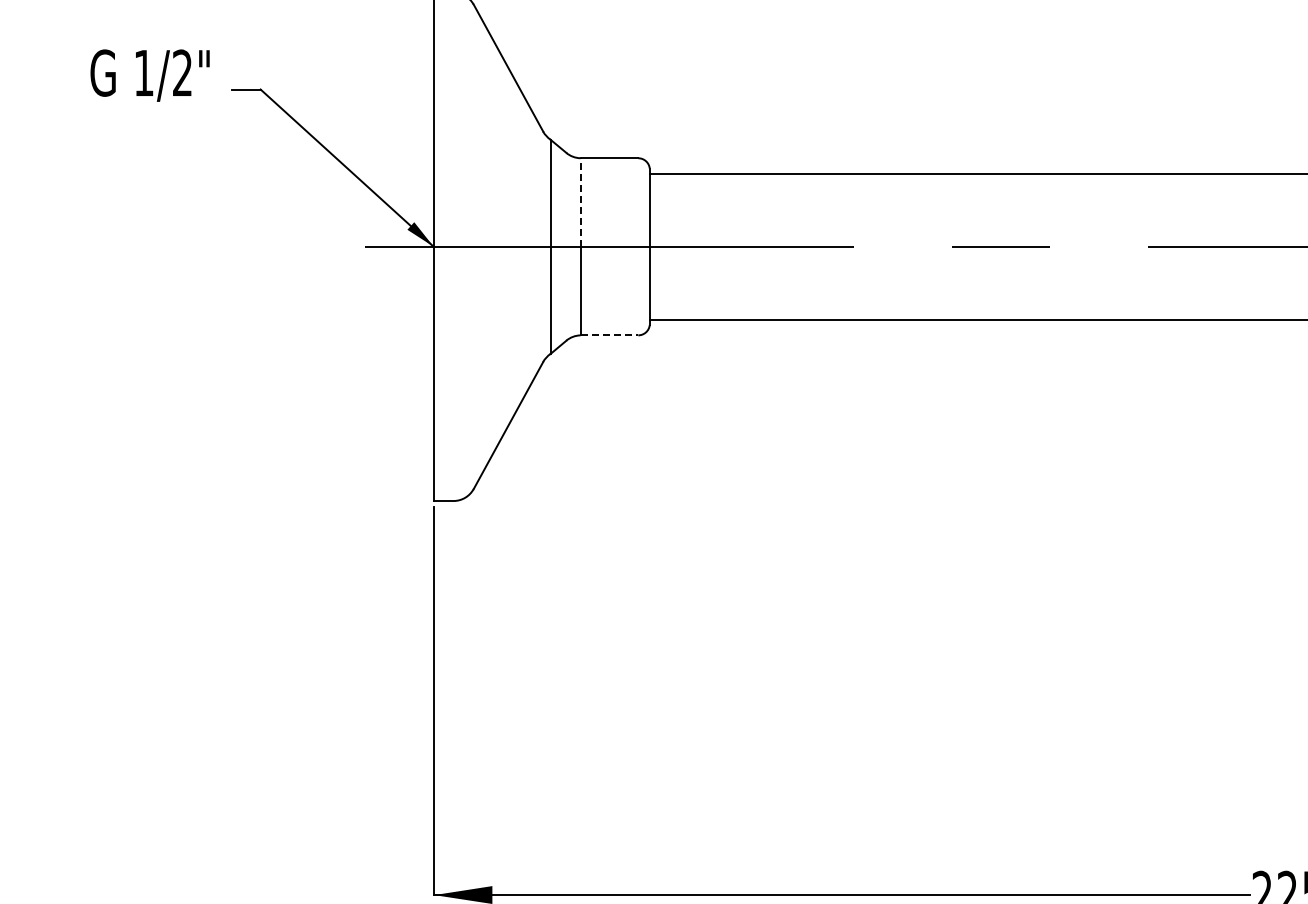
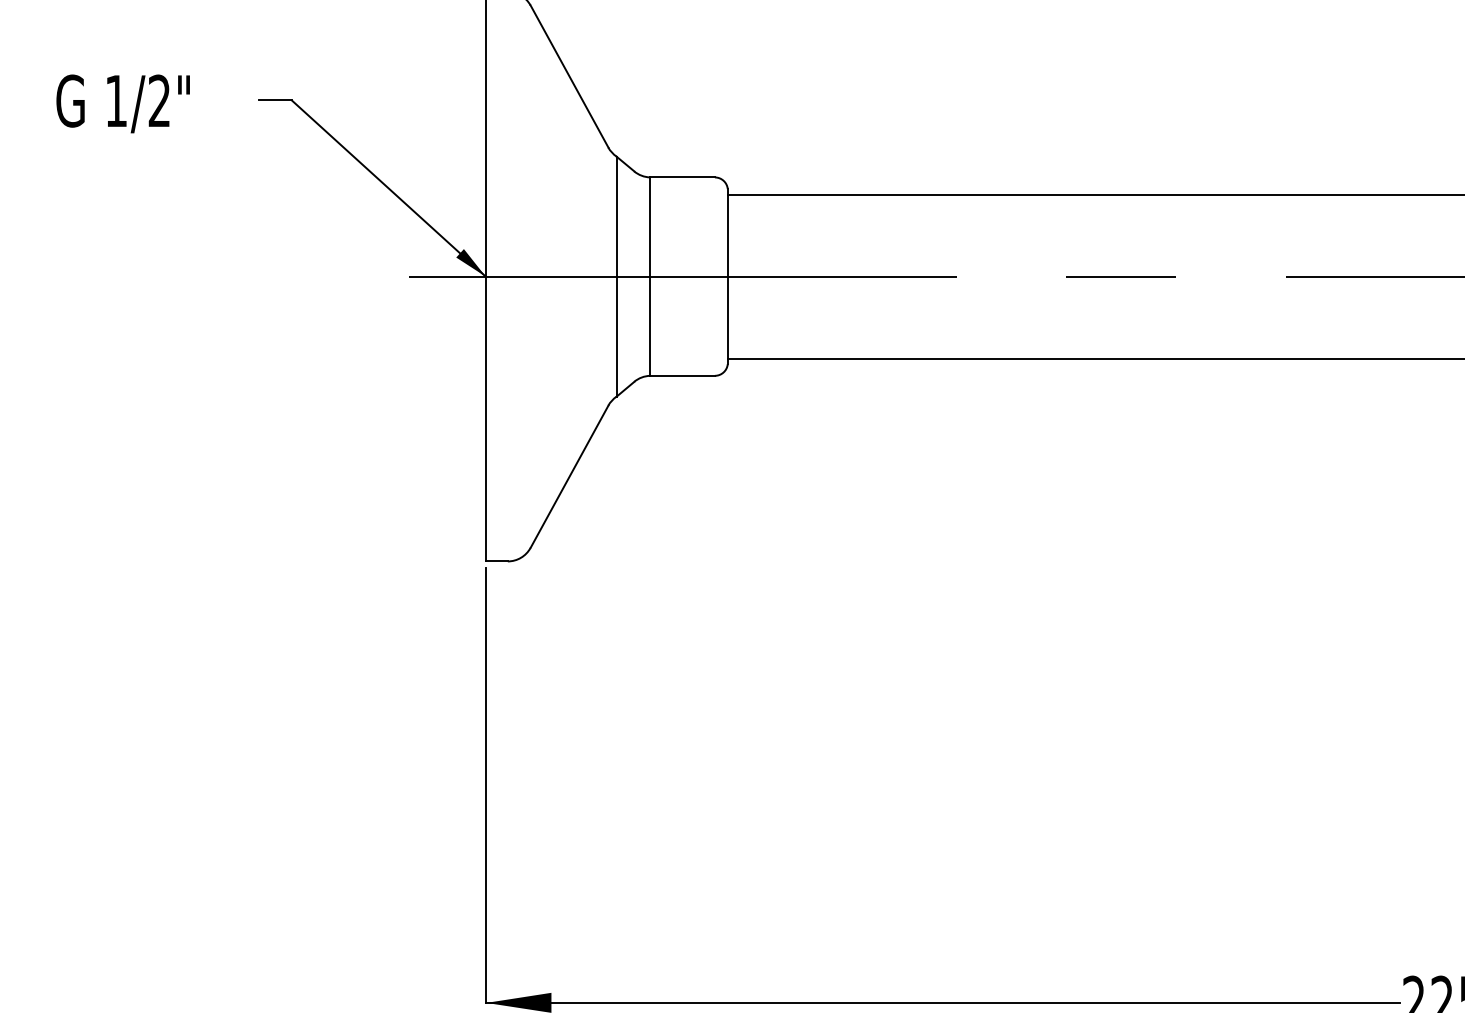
text: (149, 75) -> (122, 103), moved
line: (580, 202) -> (650, 226), dashed -> solid
line: (609, 335) -> (682, 375), dashed -> solid

